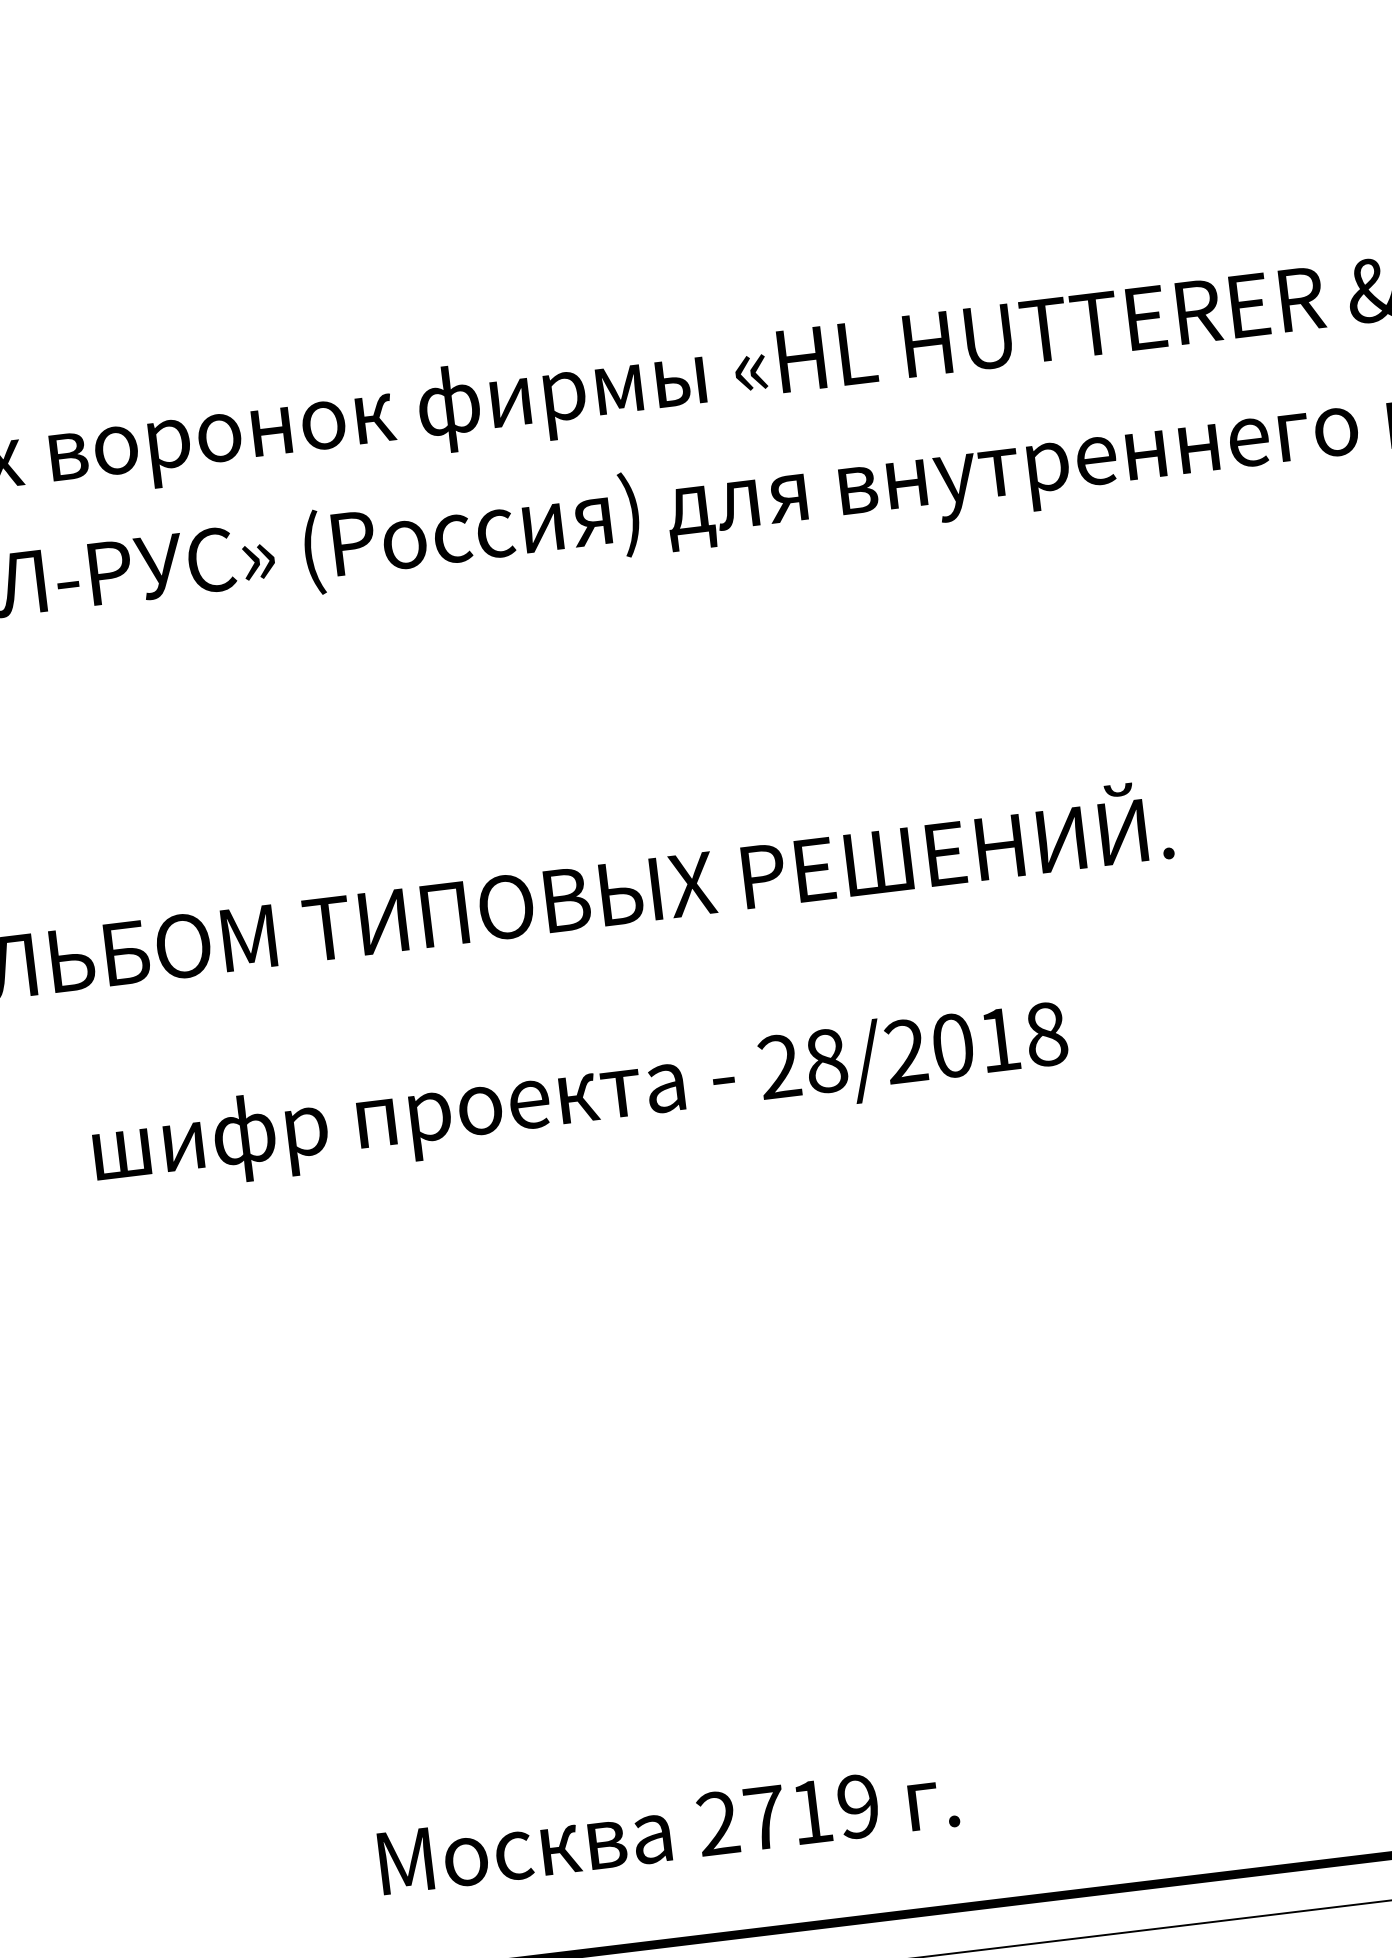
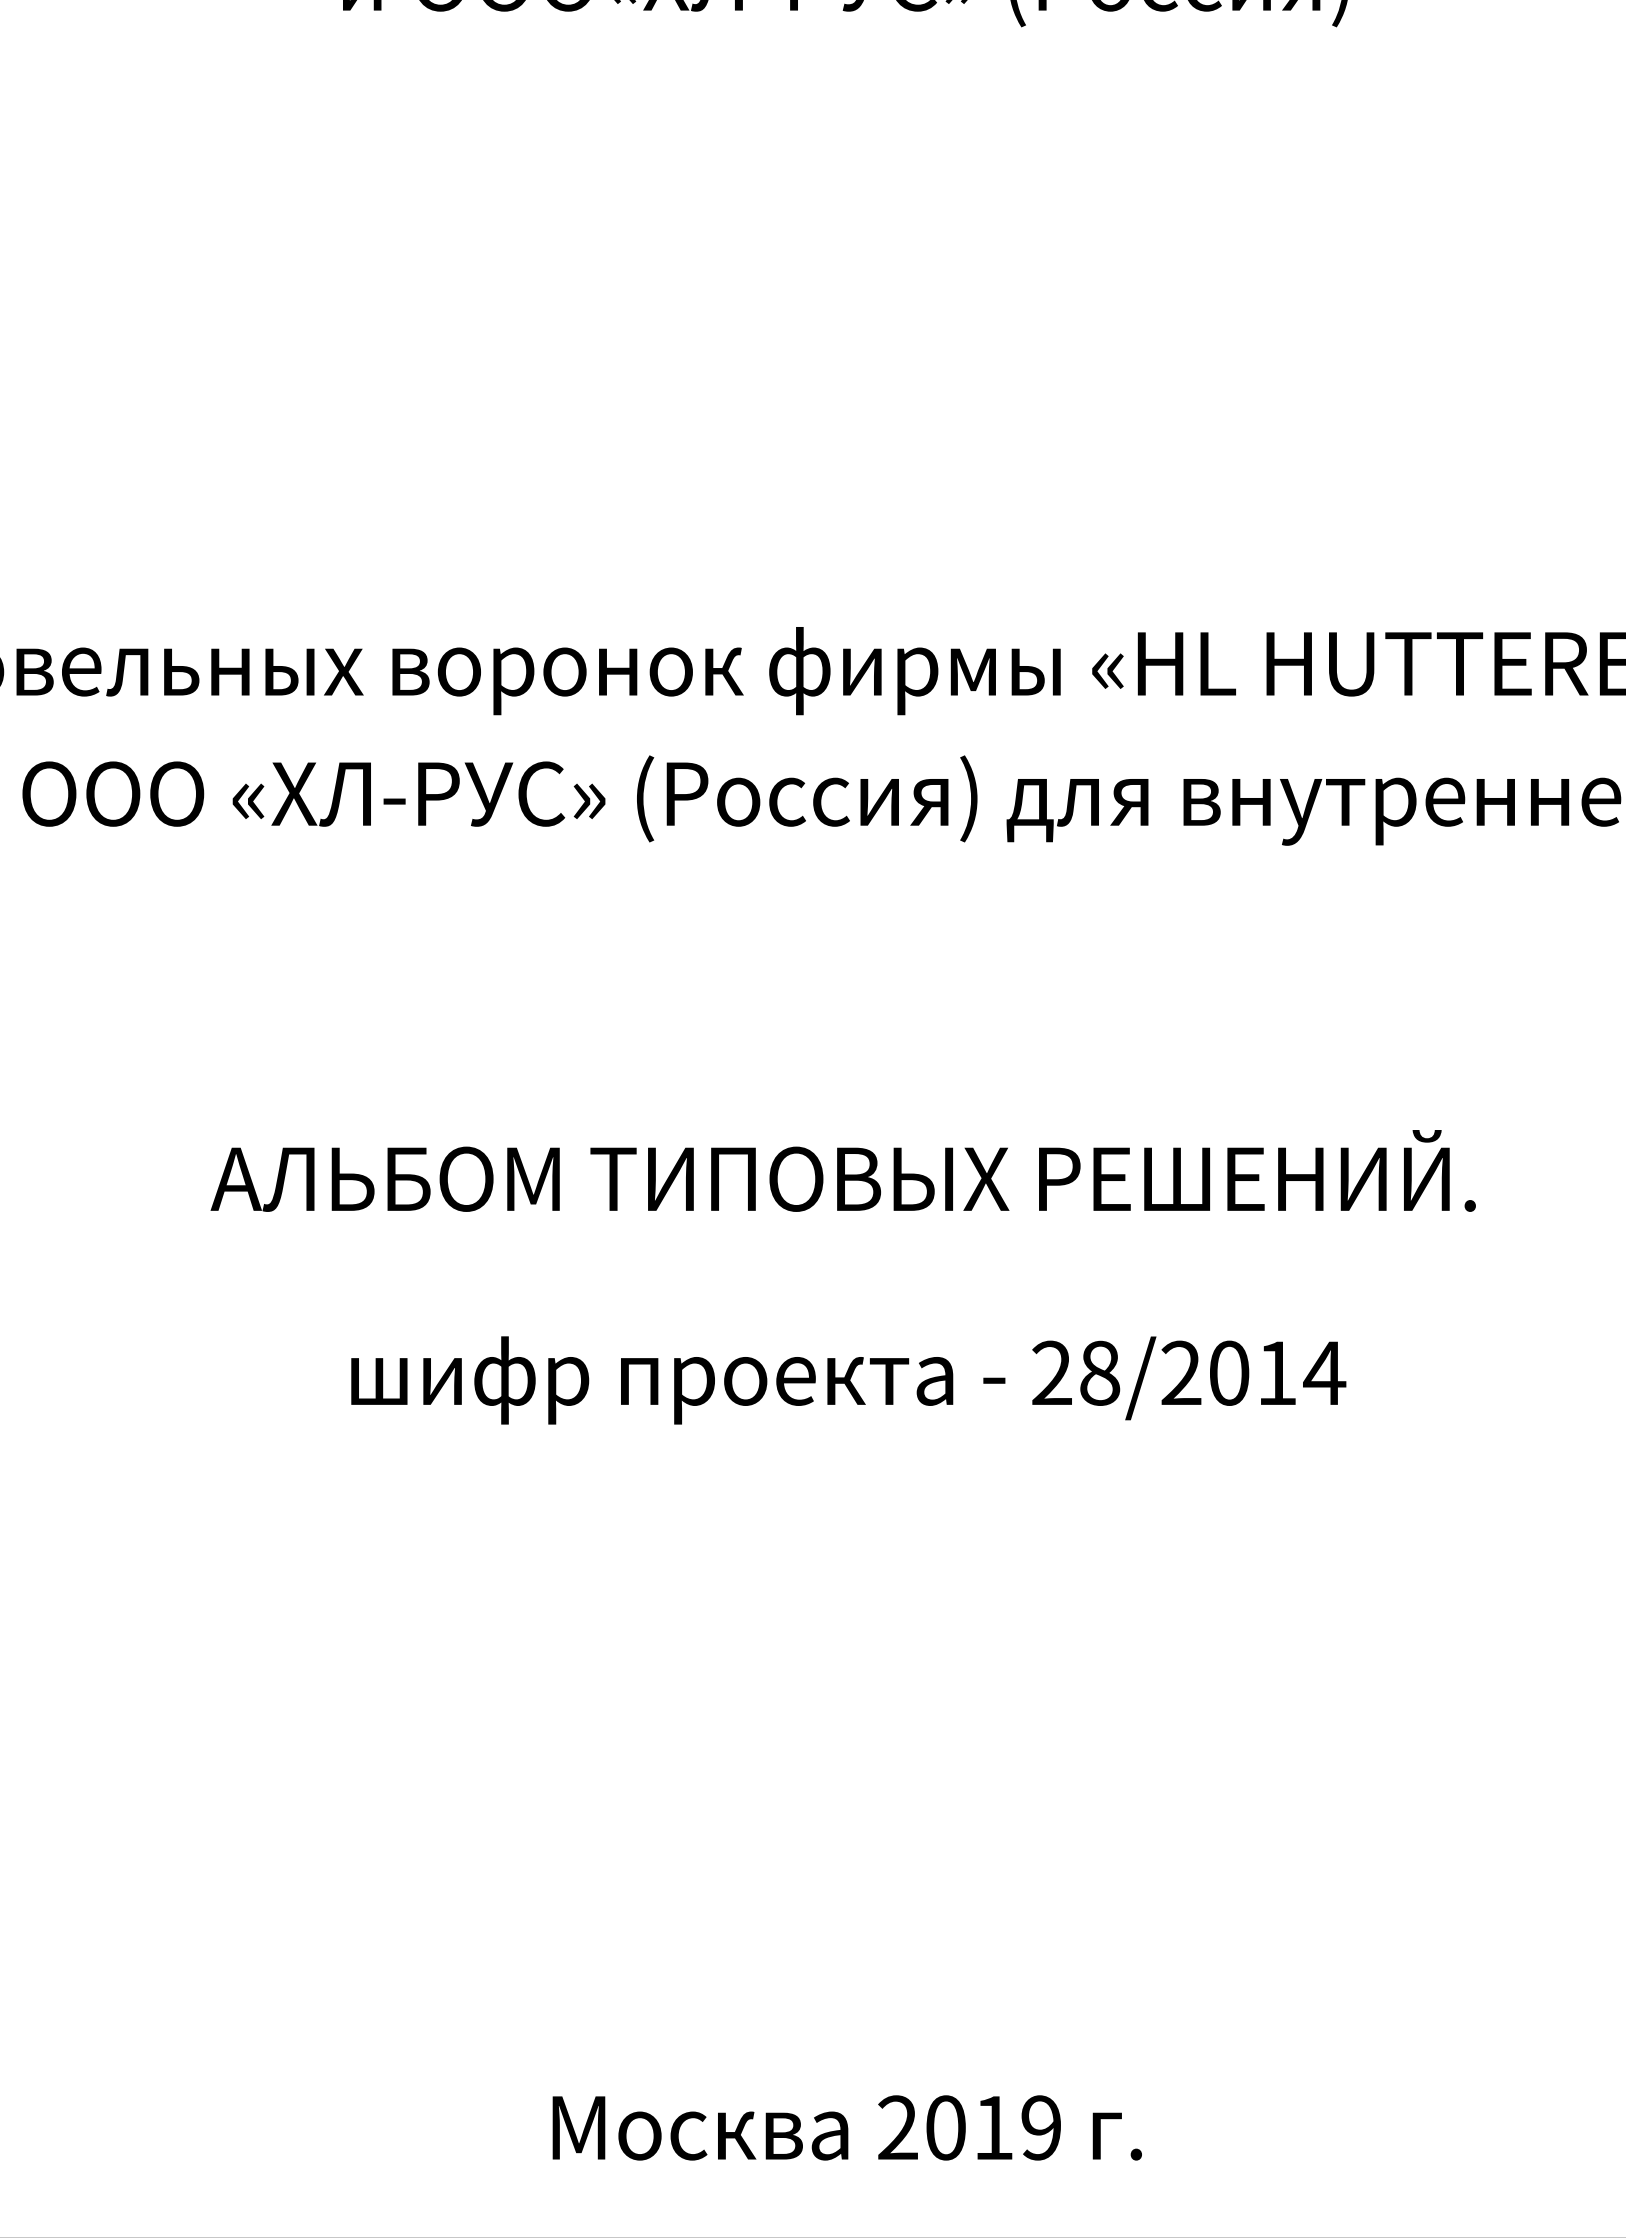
text: (1046, 1033) -> (1324, 1372), 28/2018 -> 28/2014
text: (764, 1817) -> (945, 2127), 2719 -> 2019

